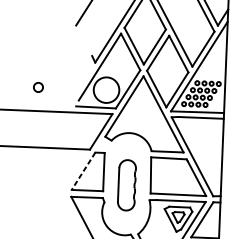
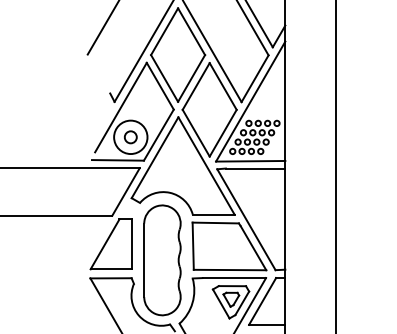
circle: (38, 87) -> (130, 137), moved
line: (83, 171) -> (105, 244), dashed -> solid
part: (127, 185) -> (162, 260), size x1.67

